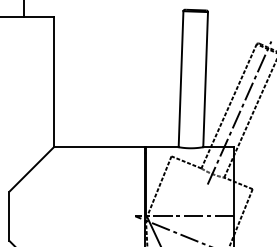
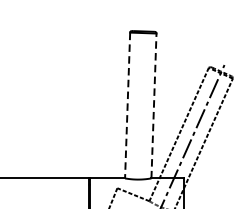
line: (181, 79) -> (128, 105), solid -> dashed
line: (205, 79) -> (153, 105), solid -> dashed

